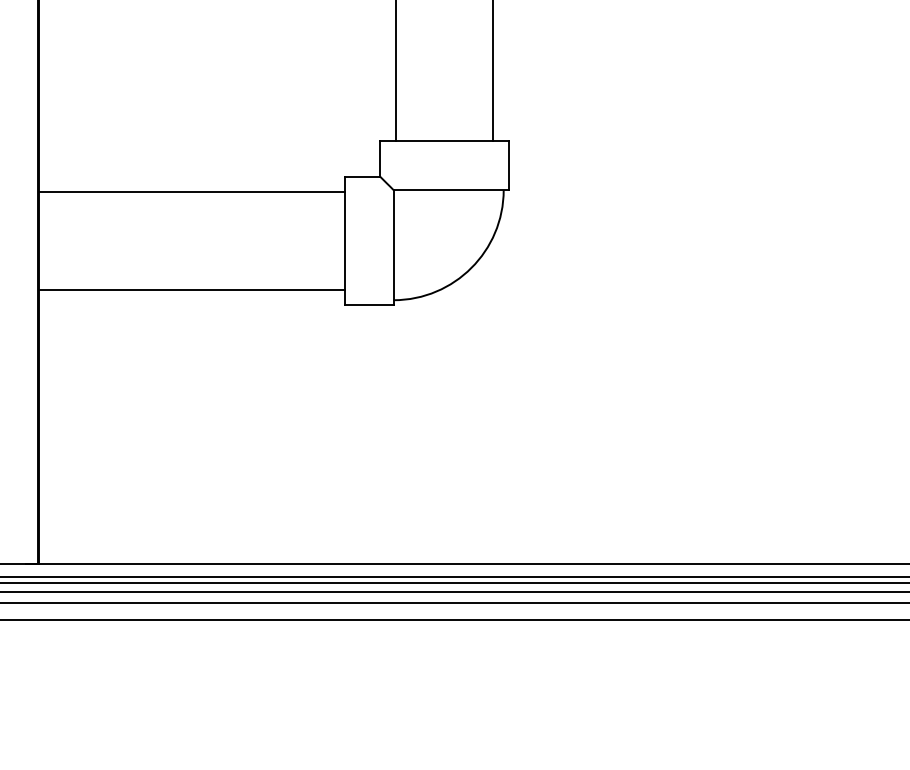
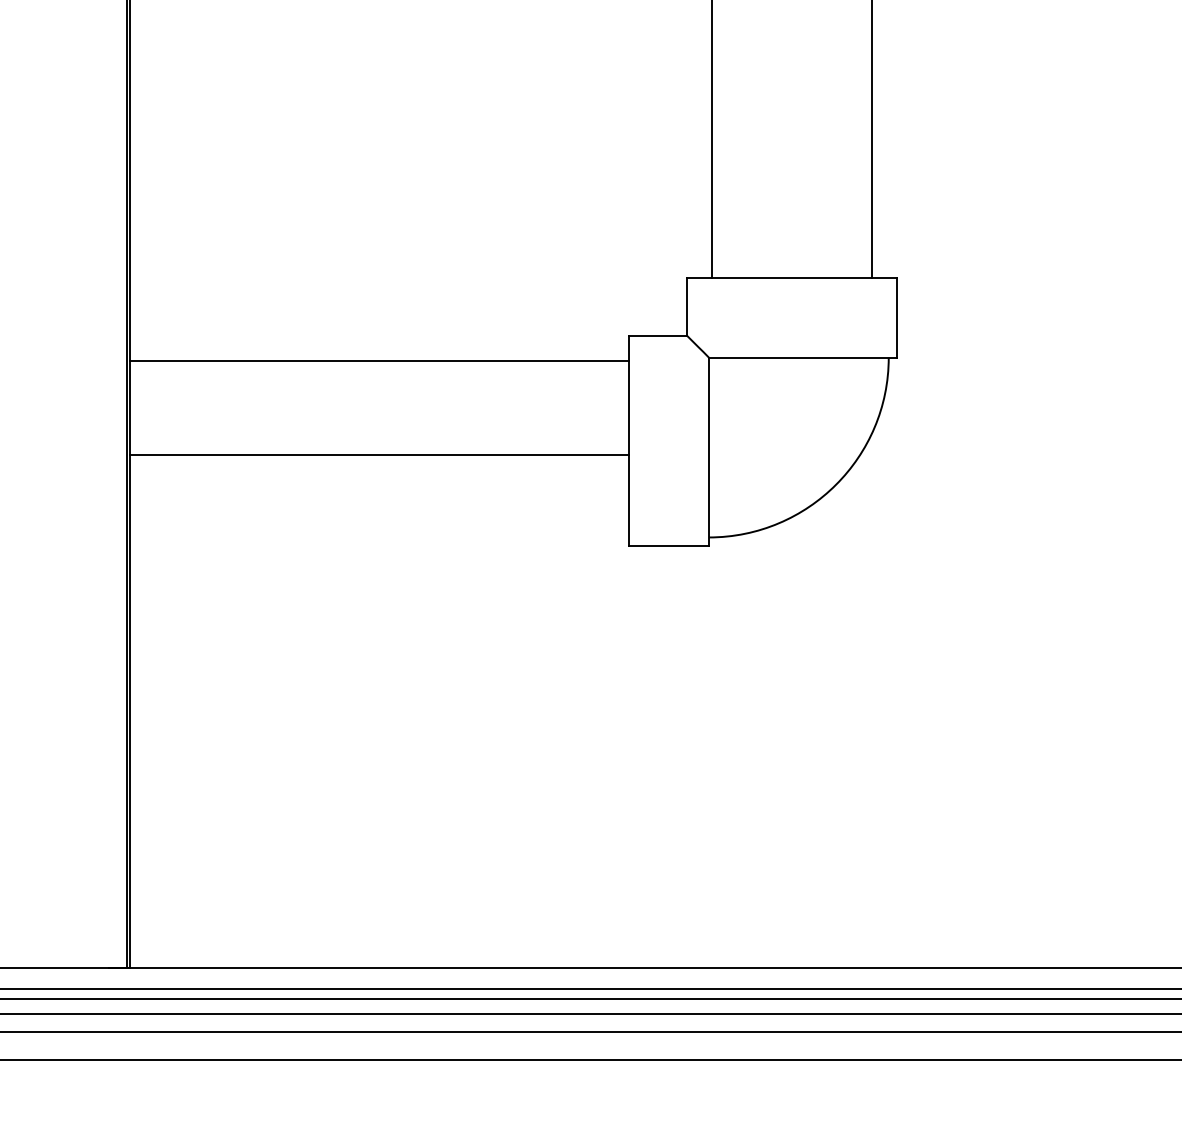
line: (191, 289) -> (378, 454), moved

